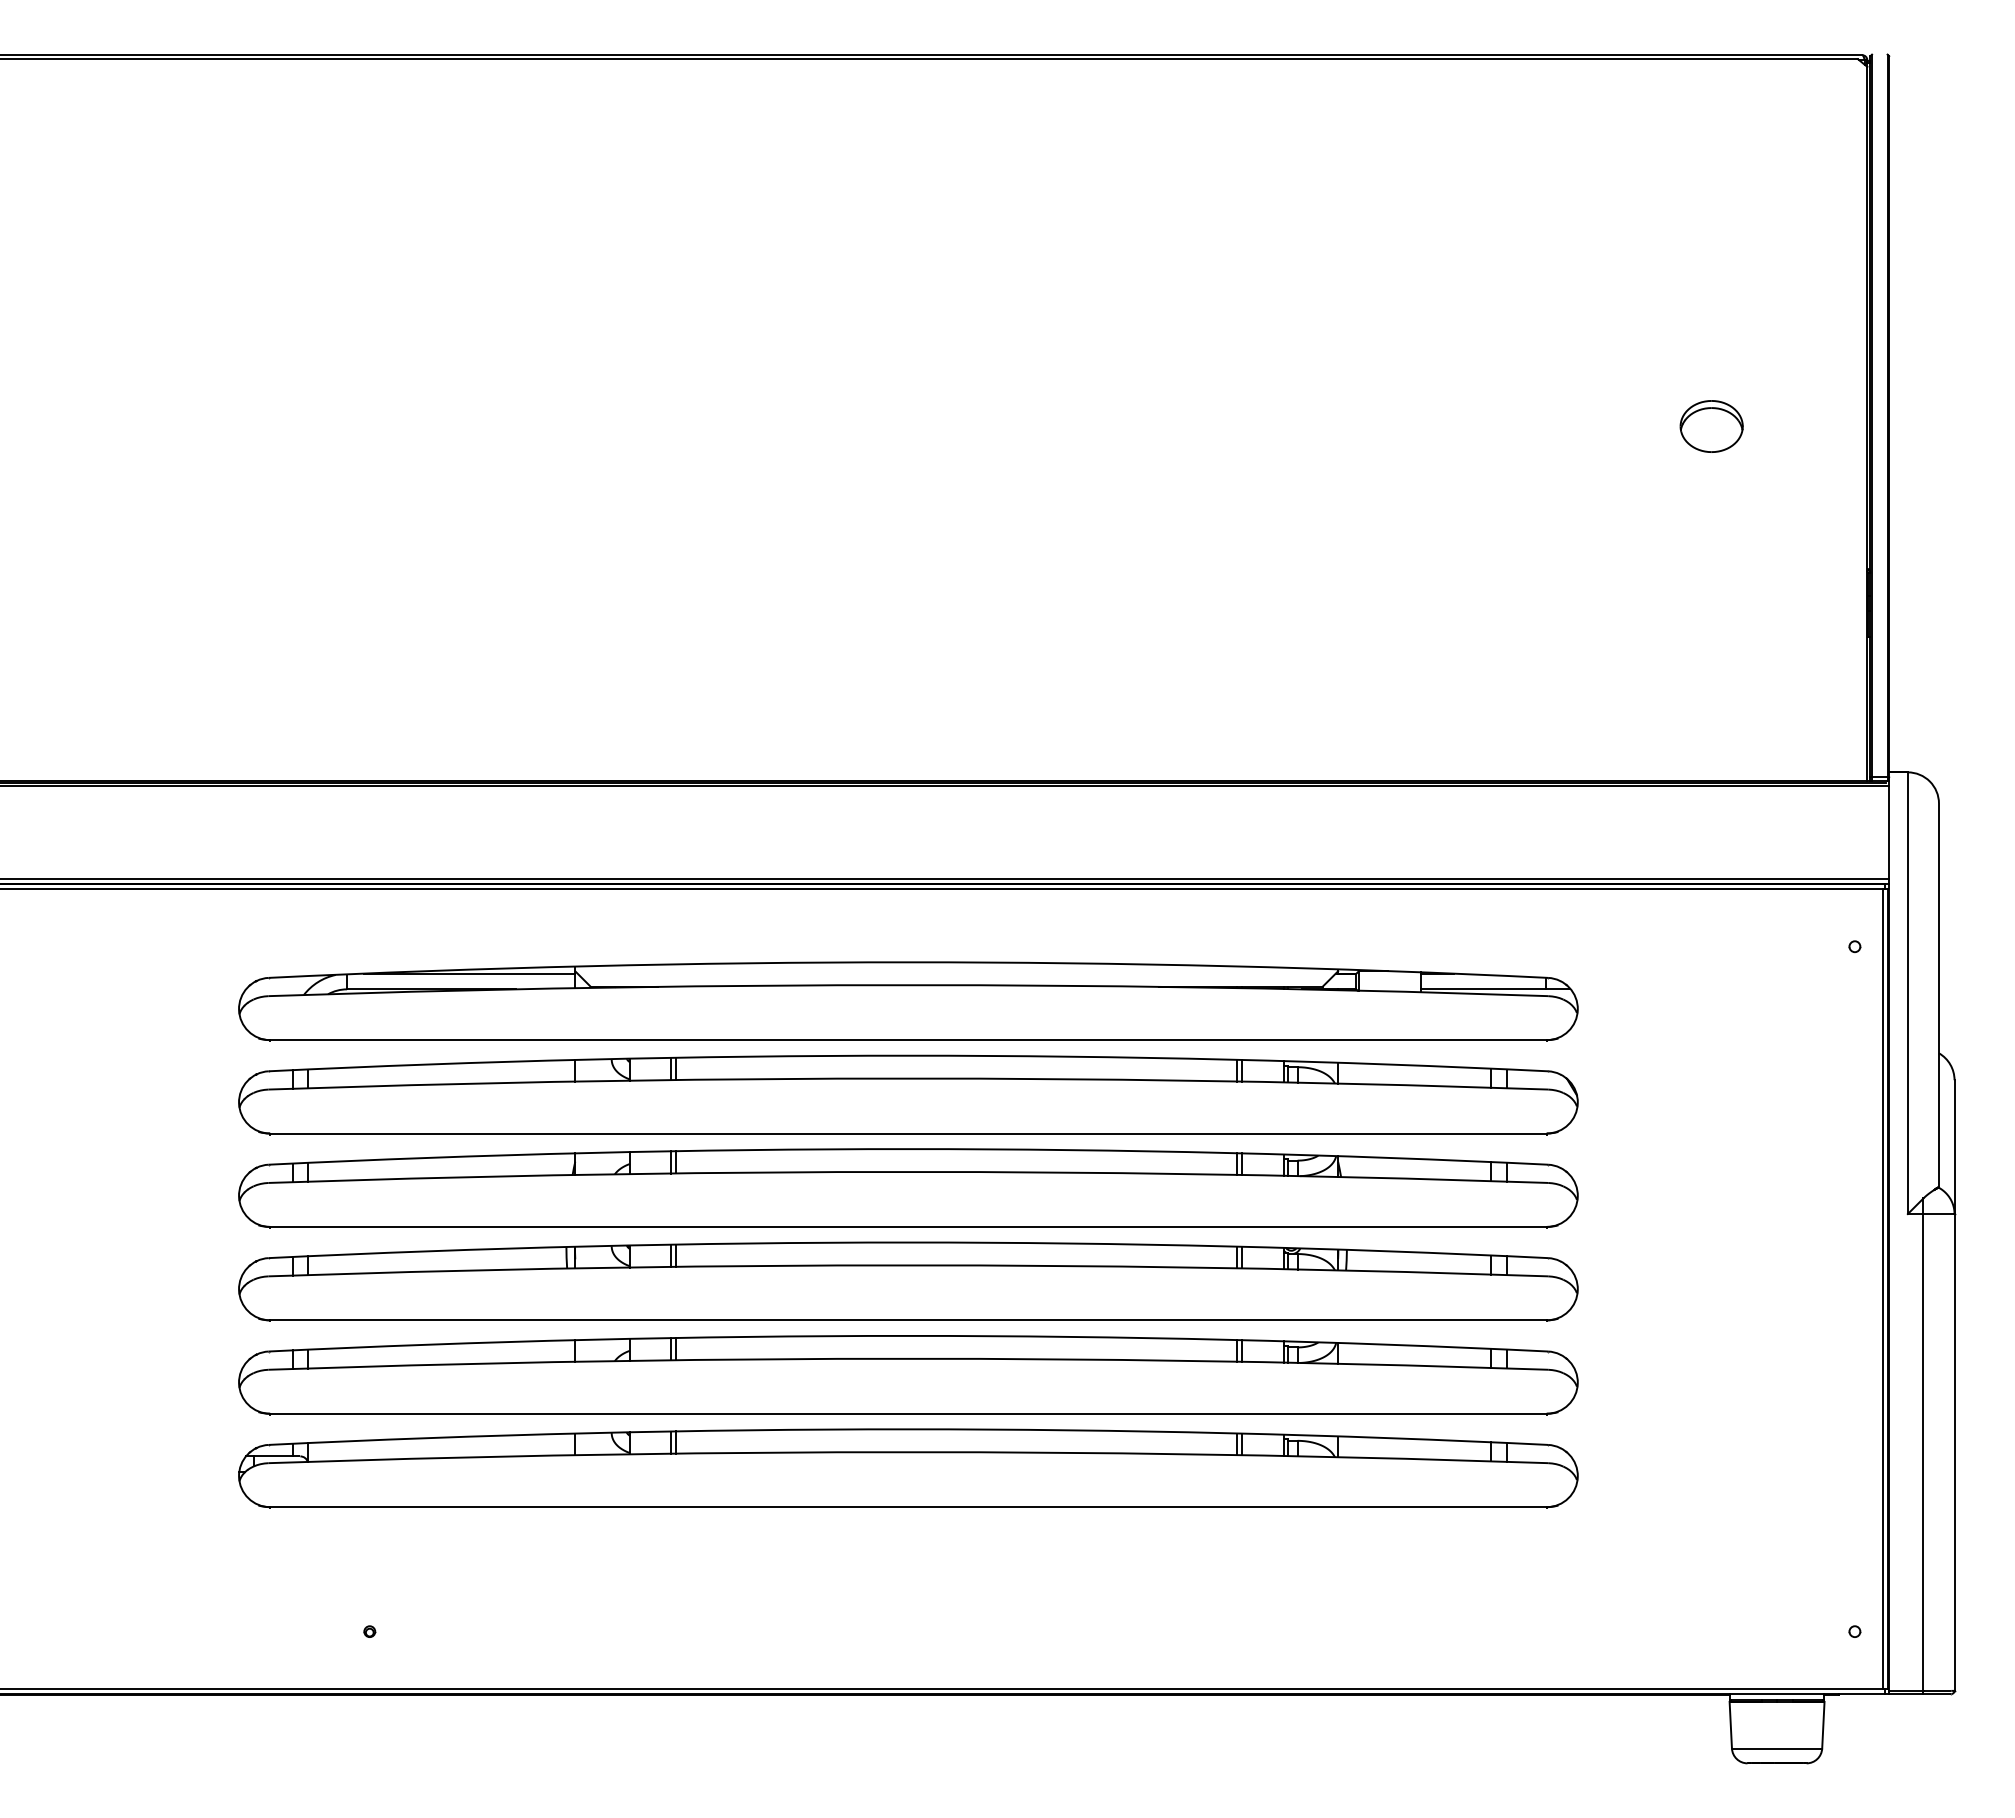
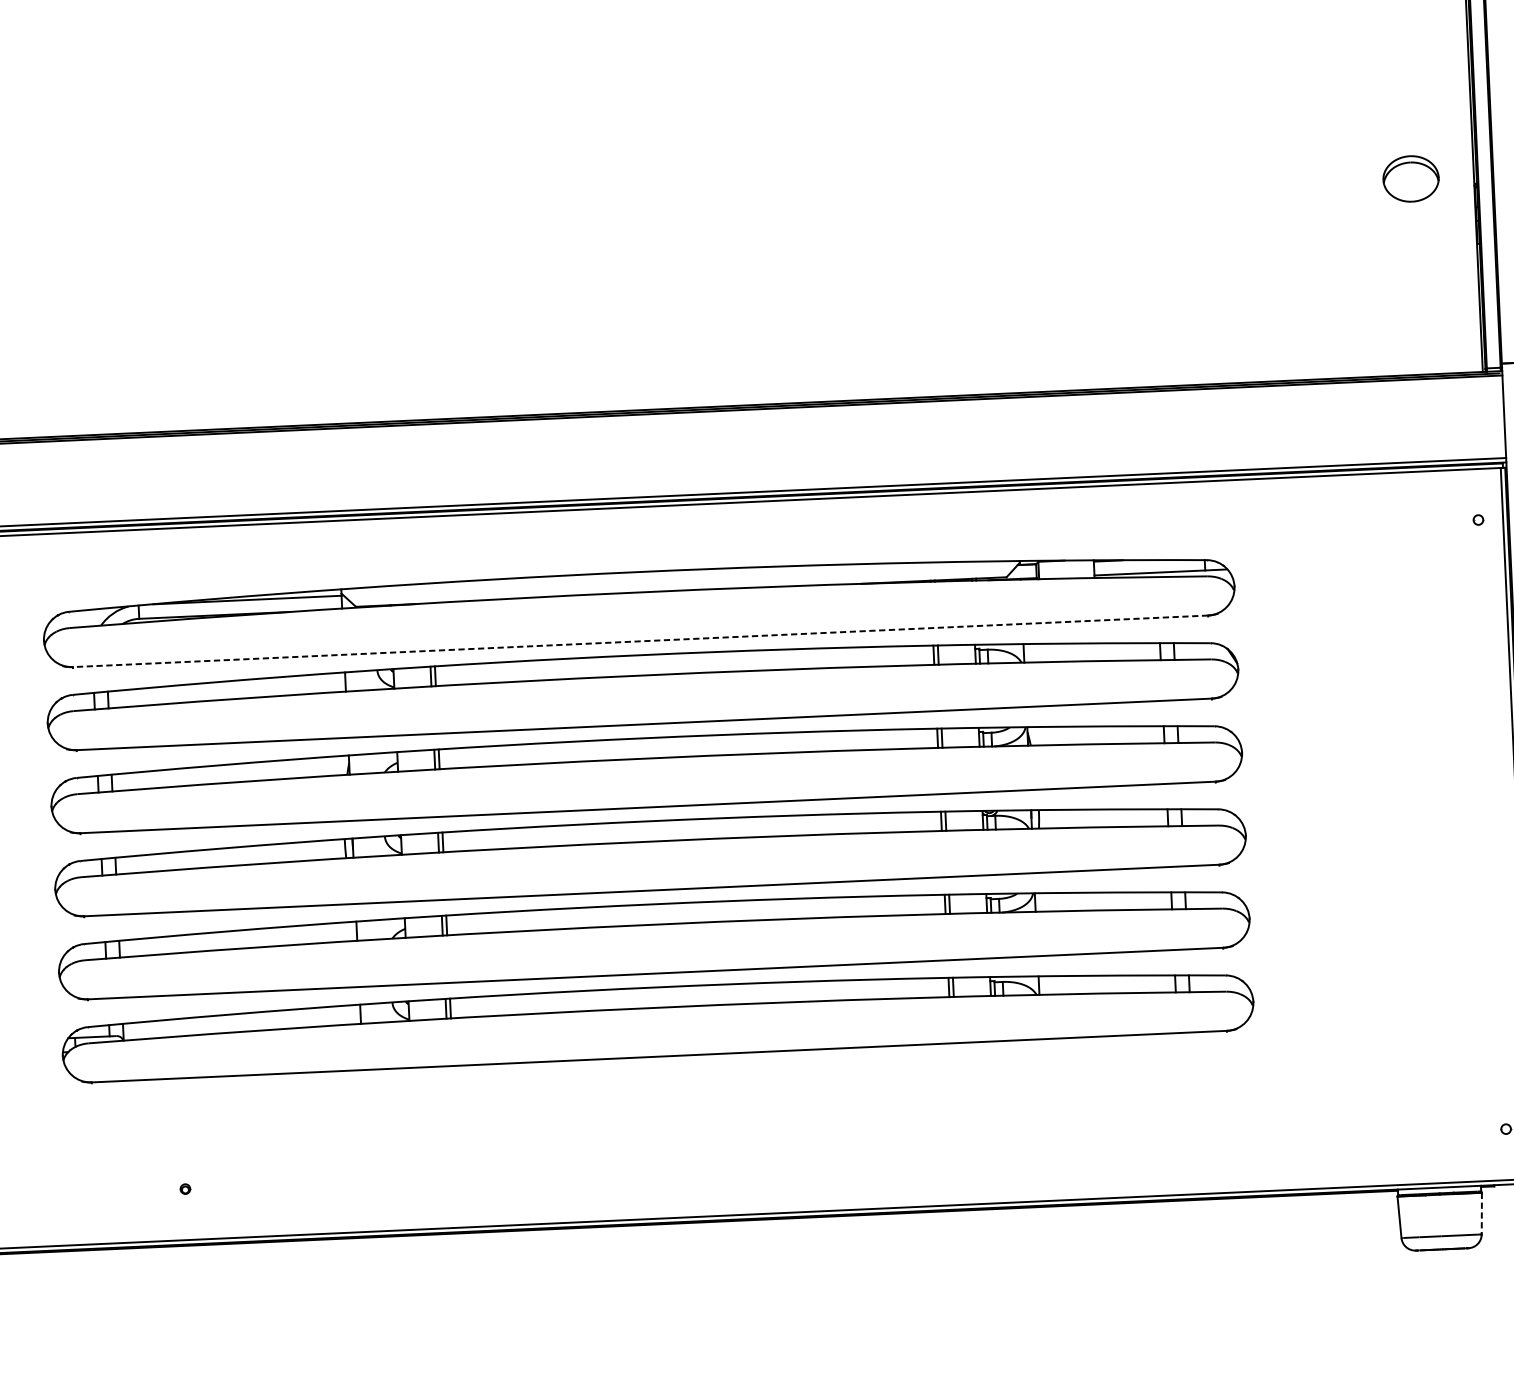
part: (1711, 426) -> (1410, 178), moved
line: (907, 1040) -> (639, 641), solid -> dashed
line: (1823, 1725) -> (1481, 1213), solid -> dashed

